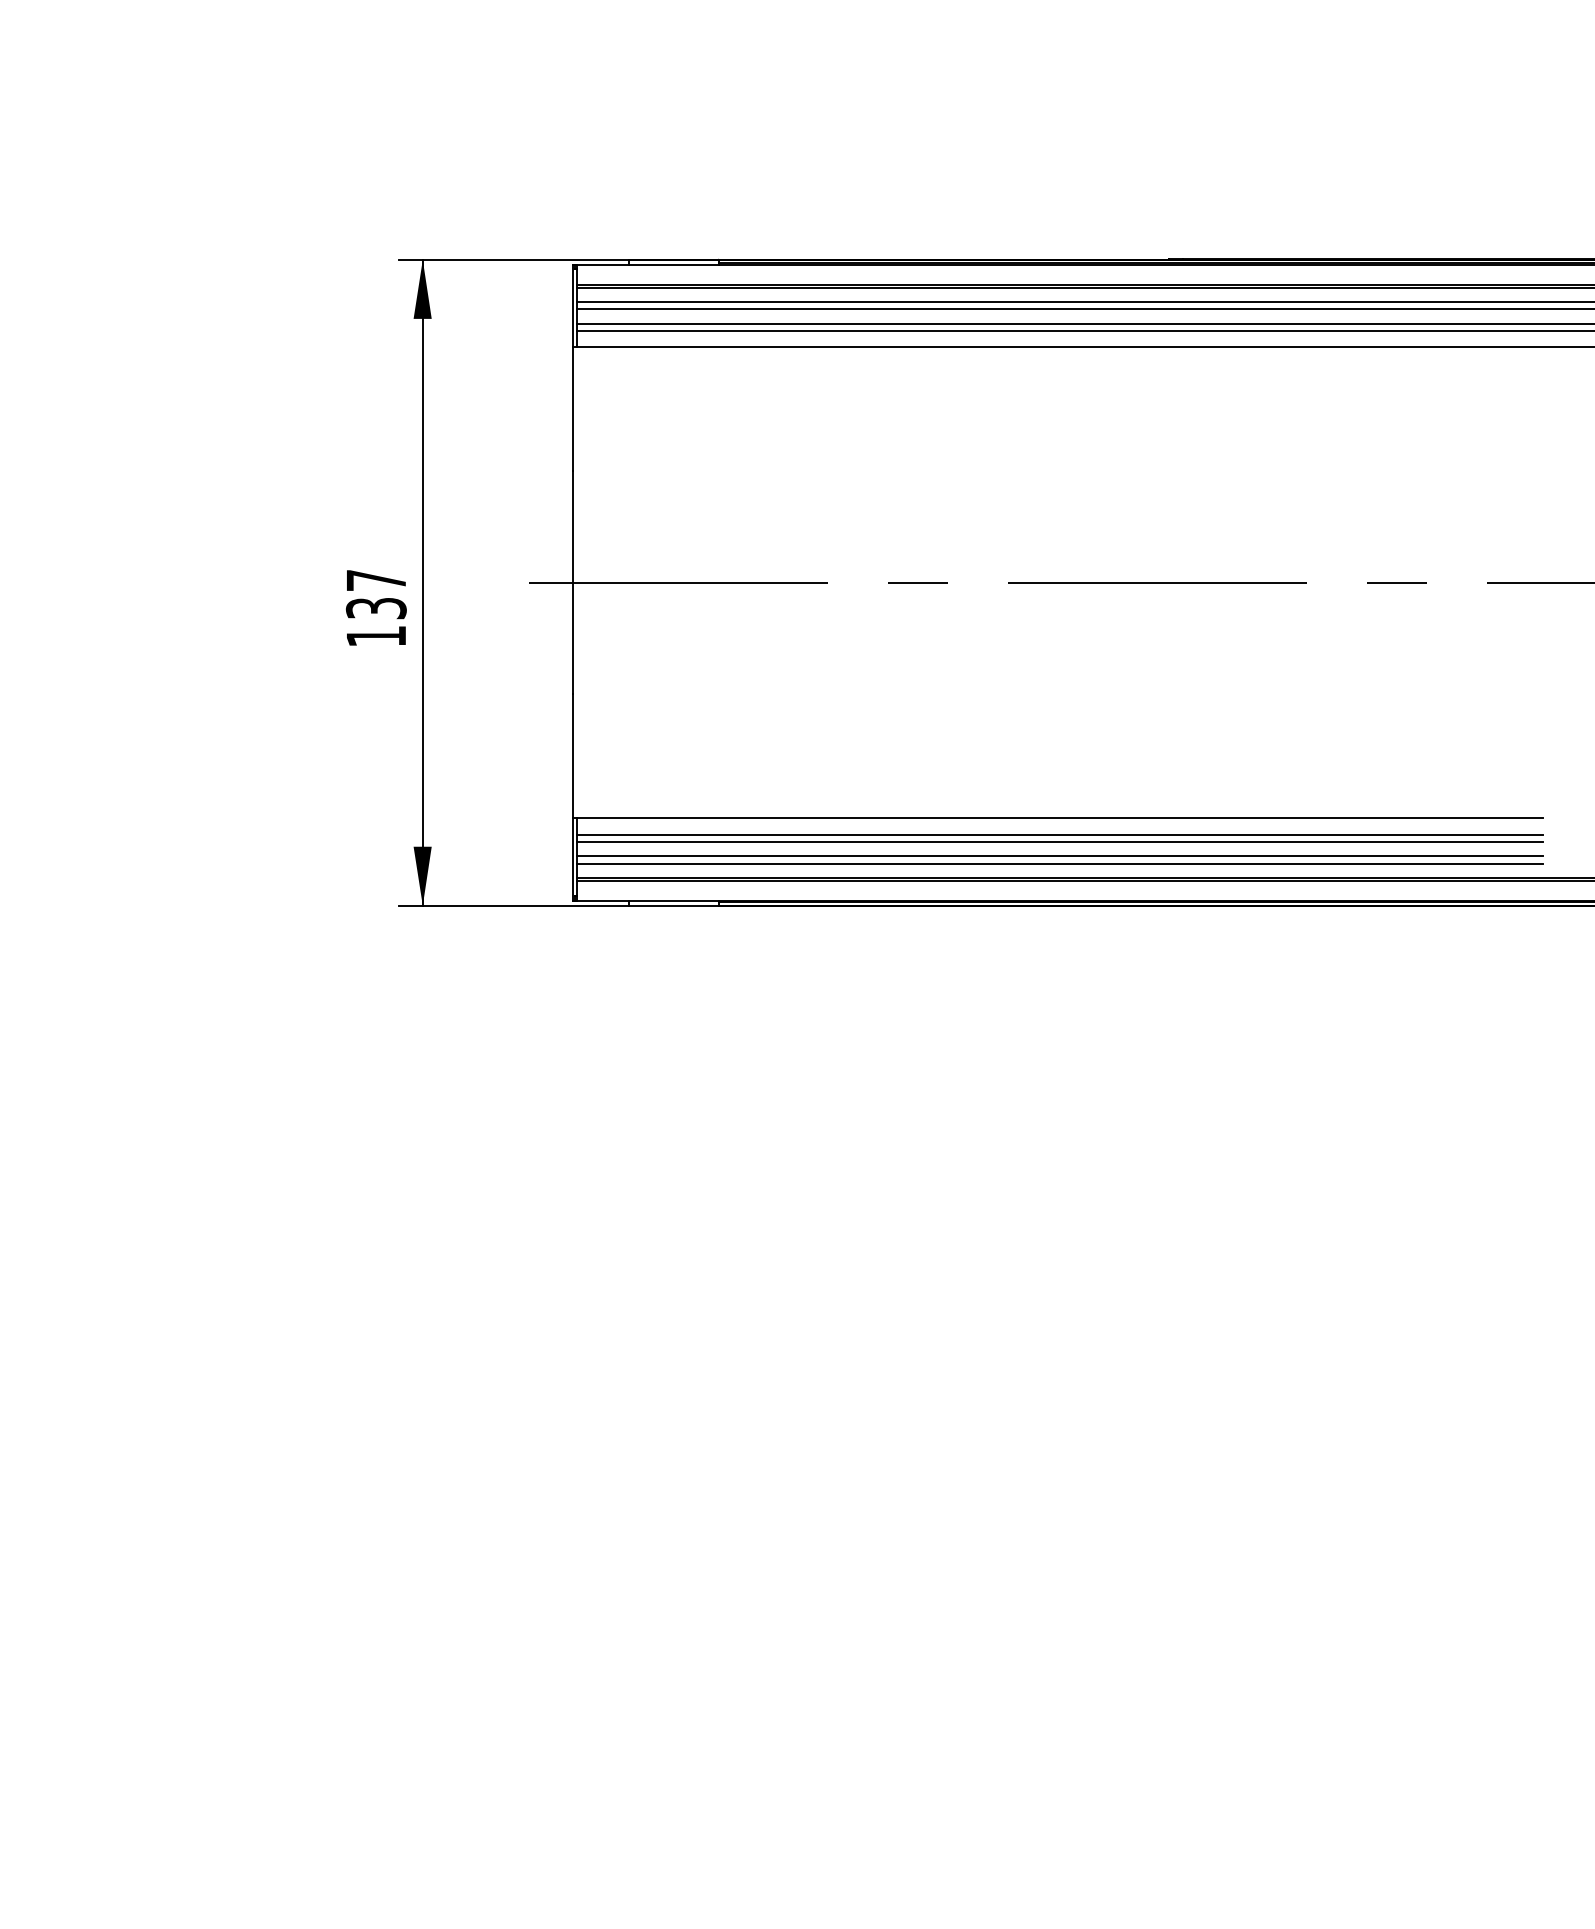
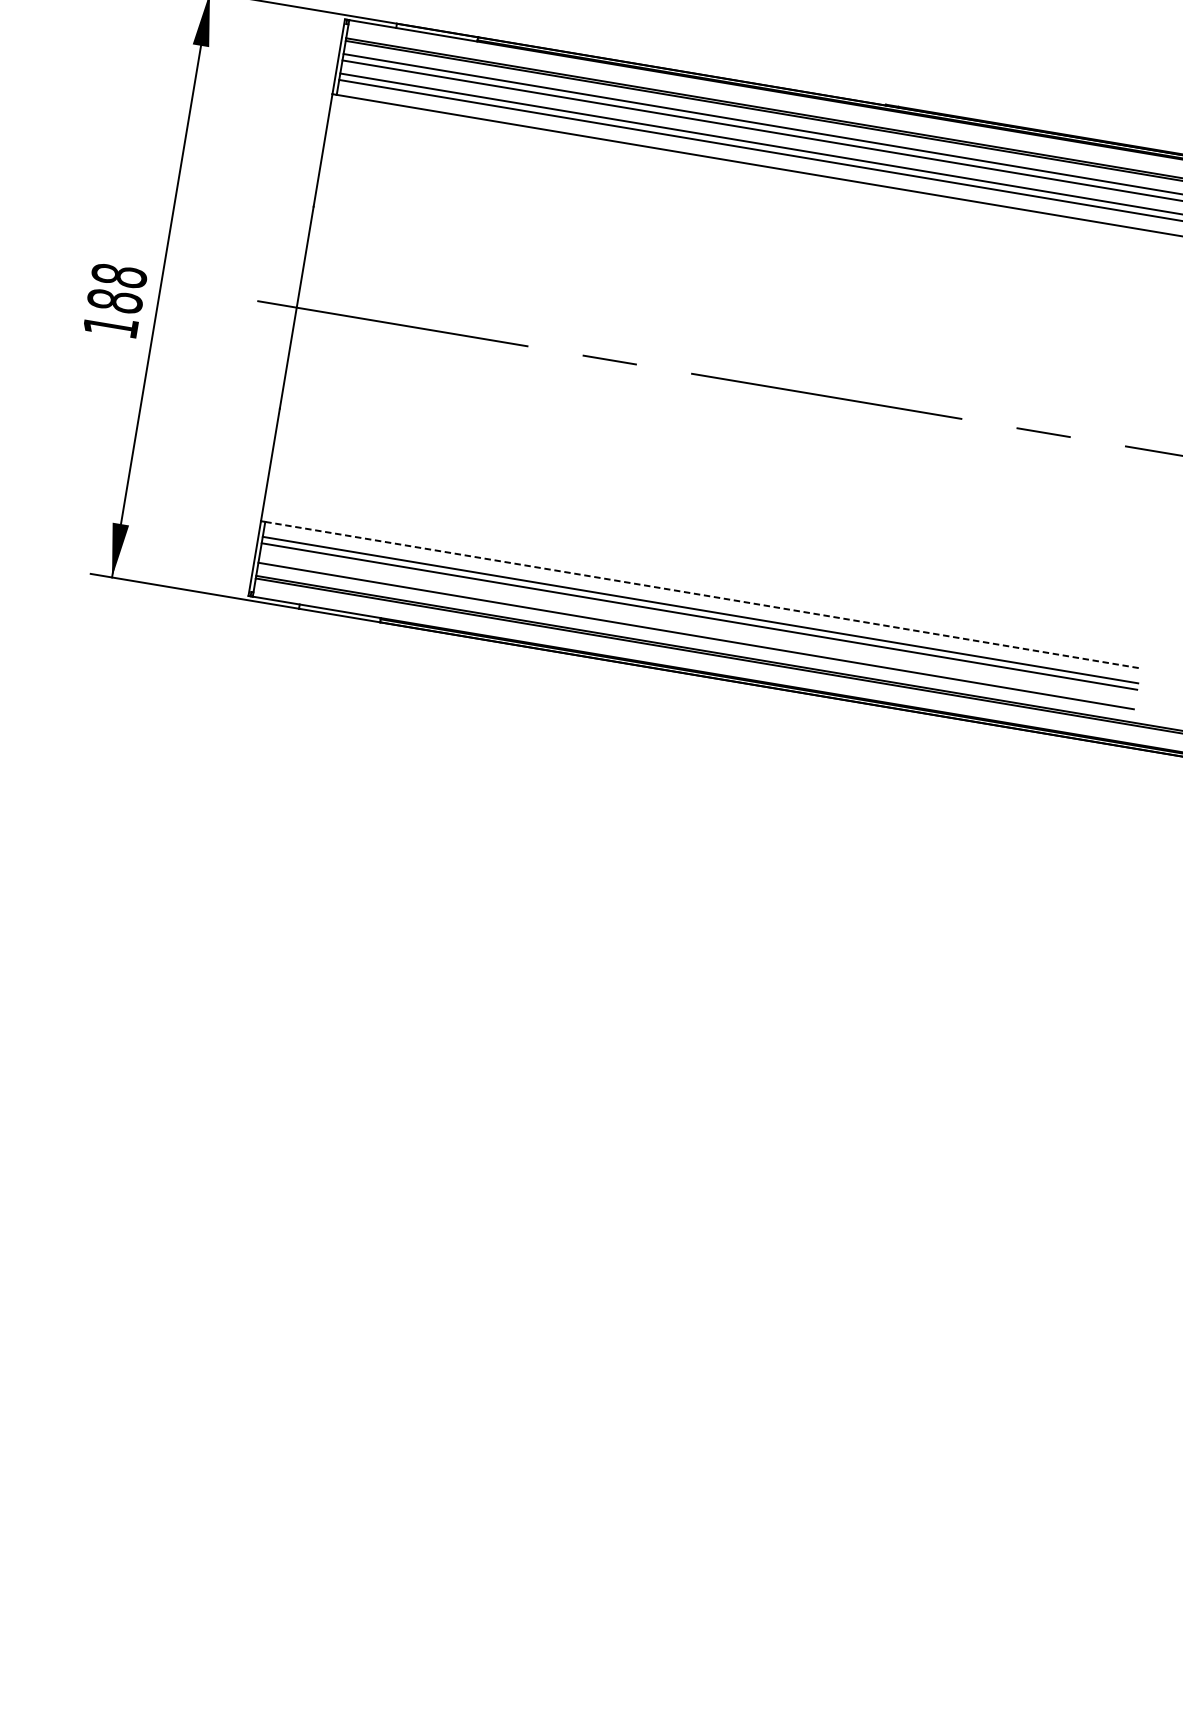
text: (375, 594) -> (116, 288), 137 -> 188
line: (1060, 818) -> (703, 595), solid -> dashed
line: (1060, 856) -> (697, 629), removed

